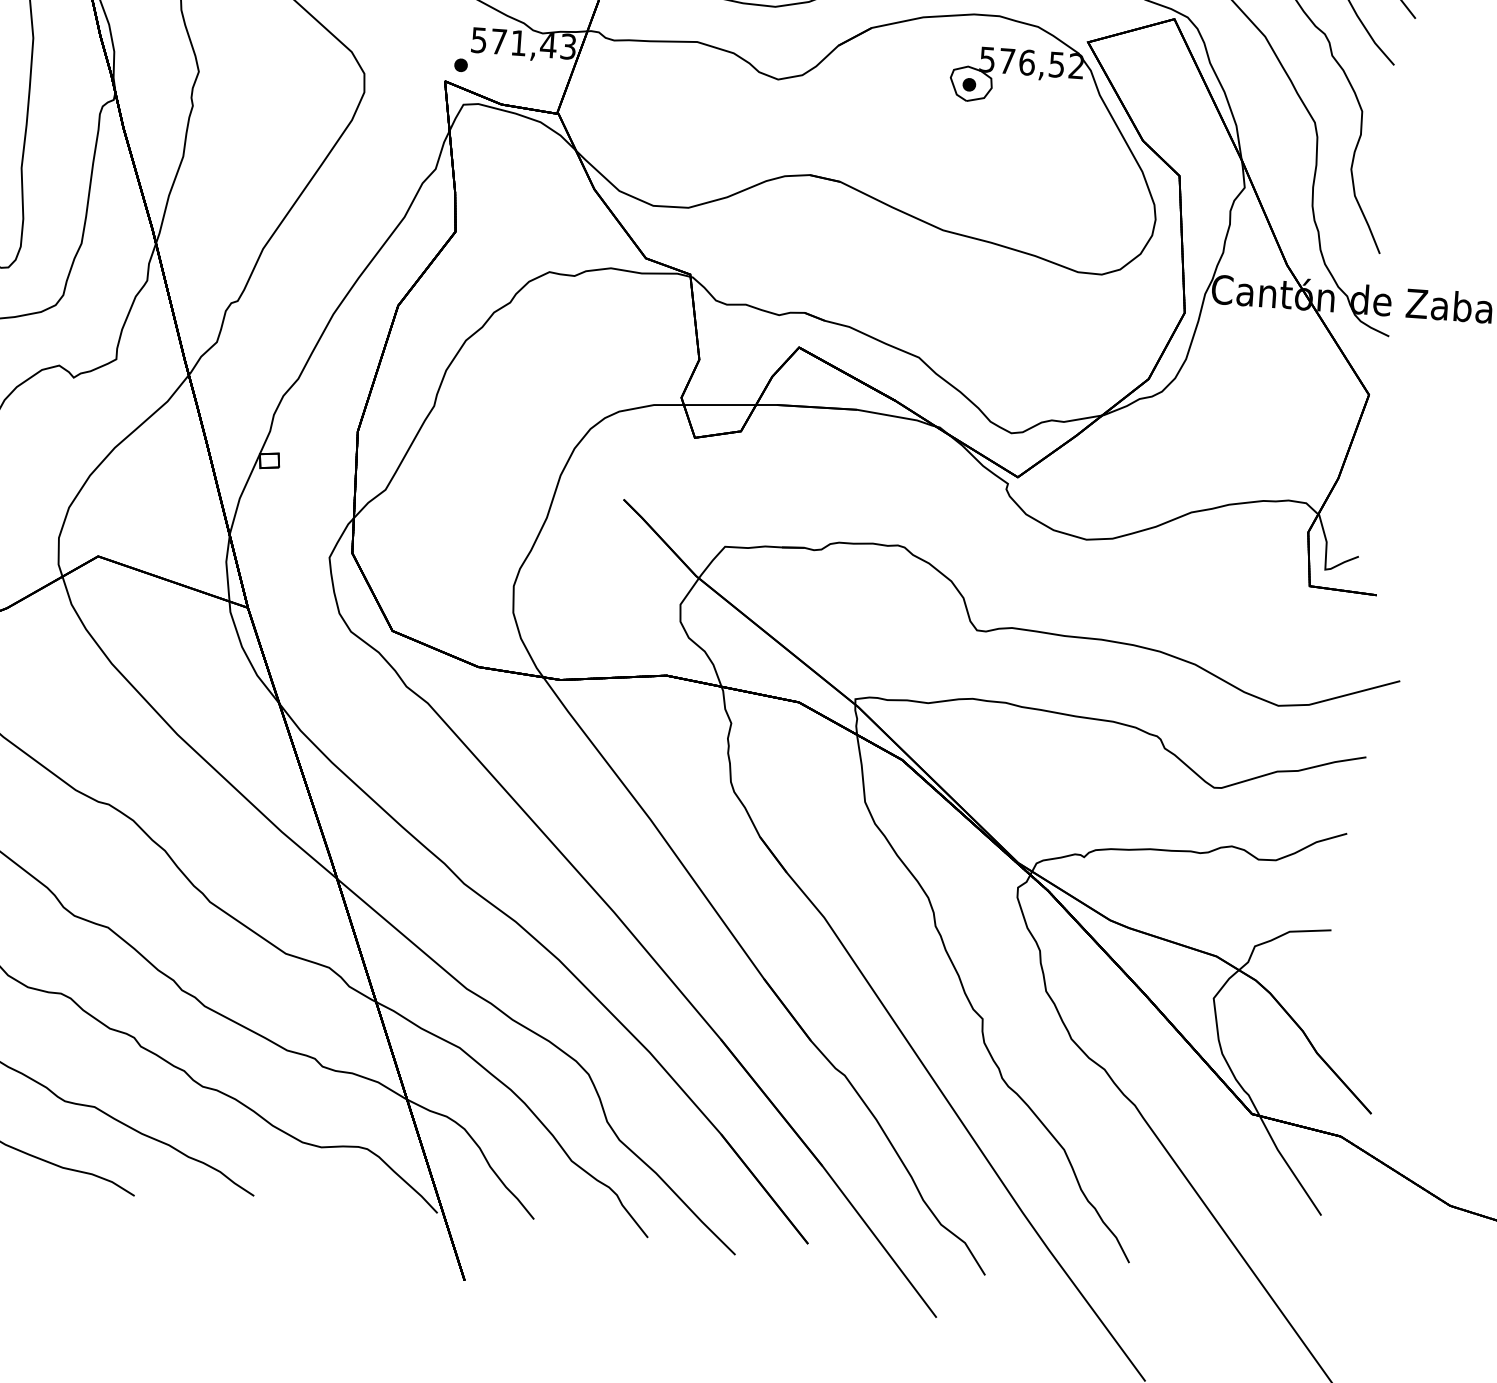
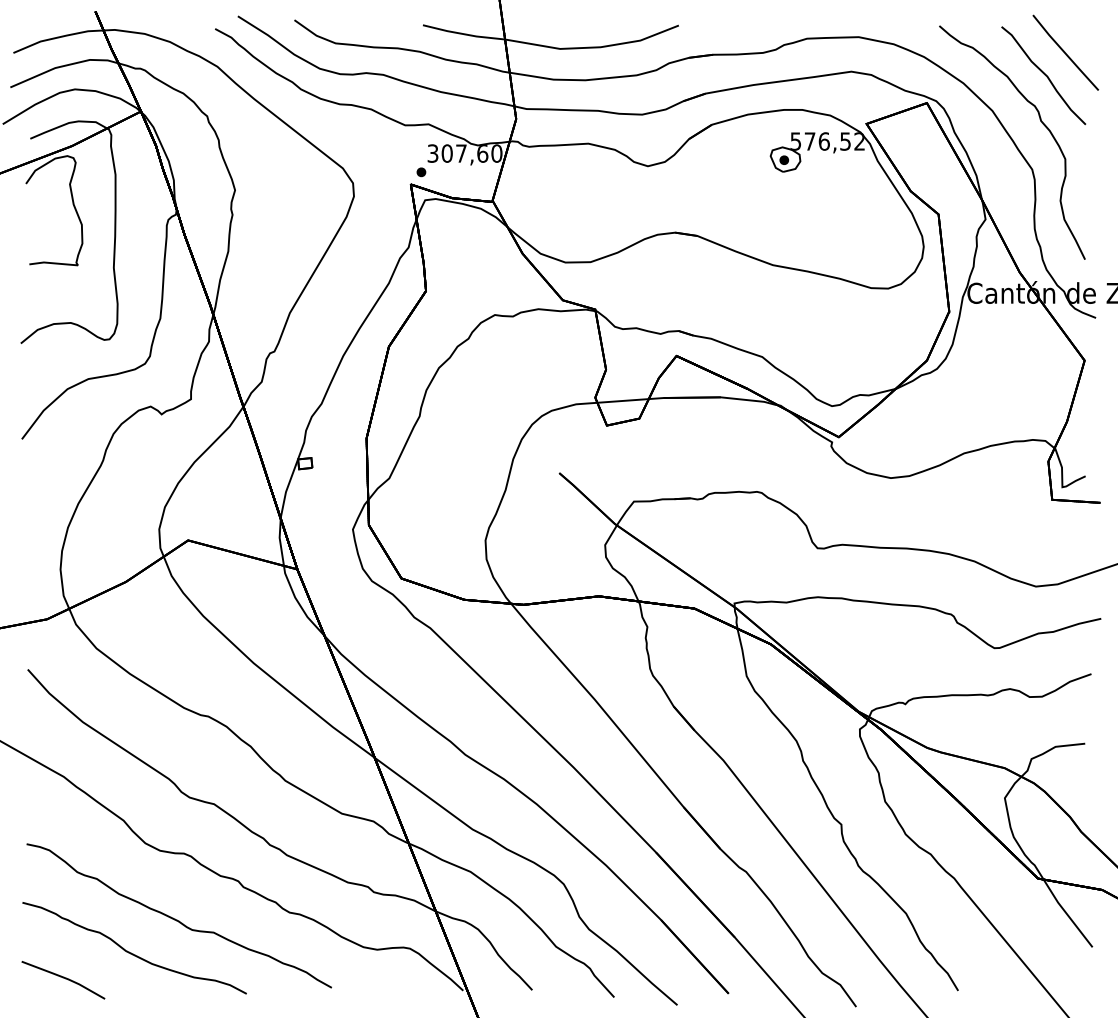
text: (524, 43) -> (465, 153), 571,43 -> 307,60

